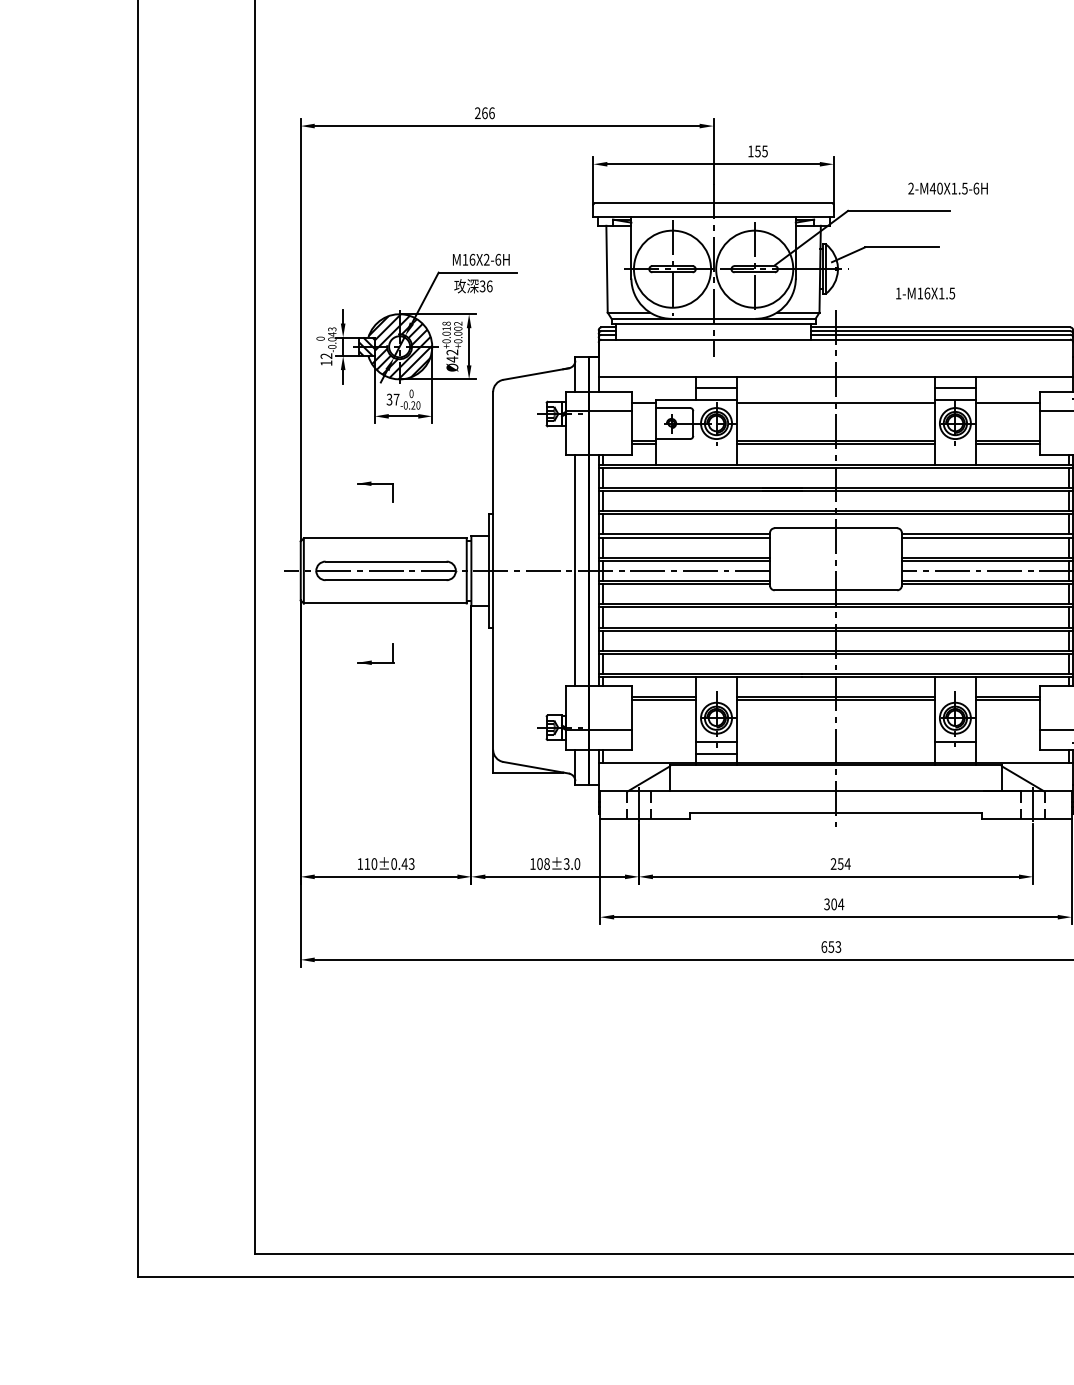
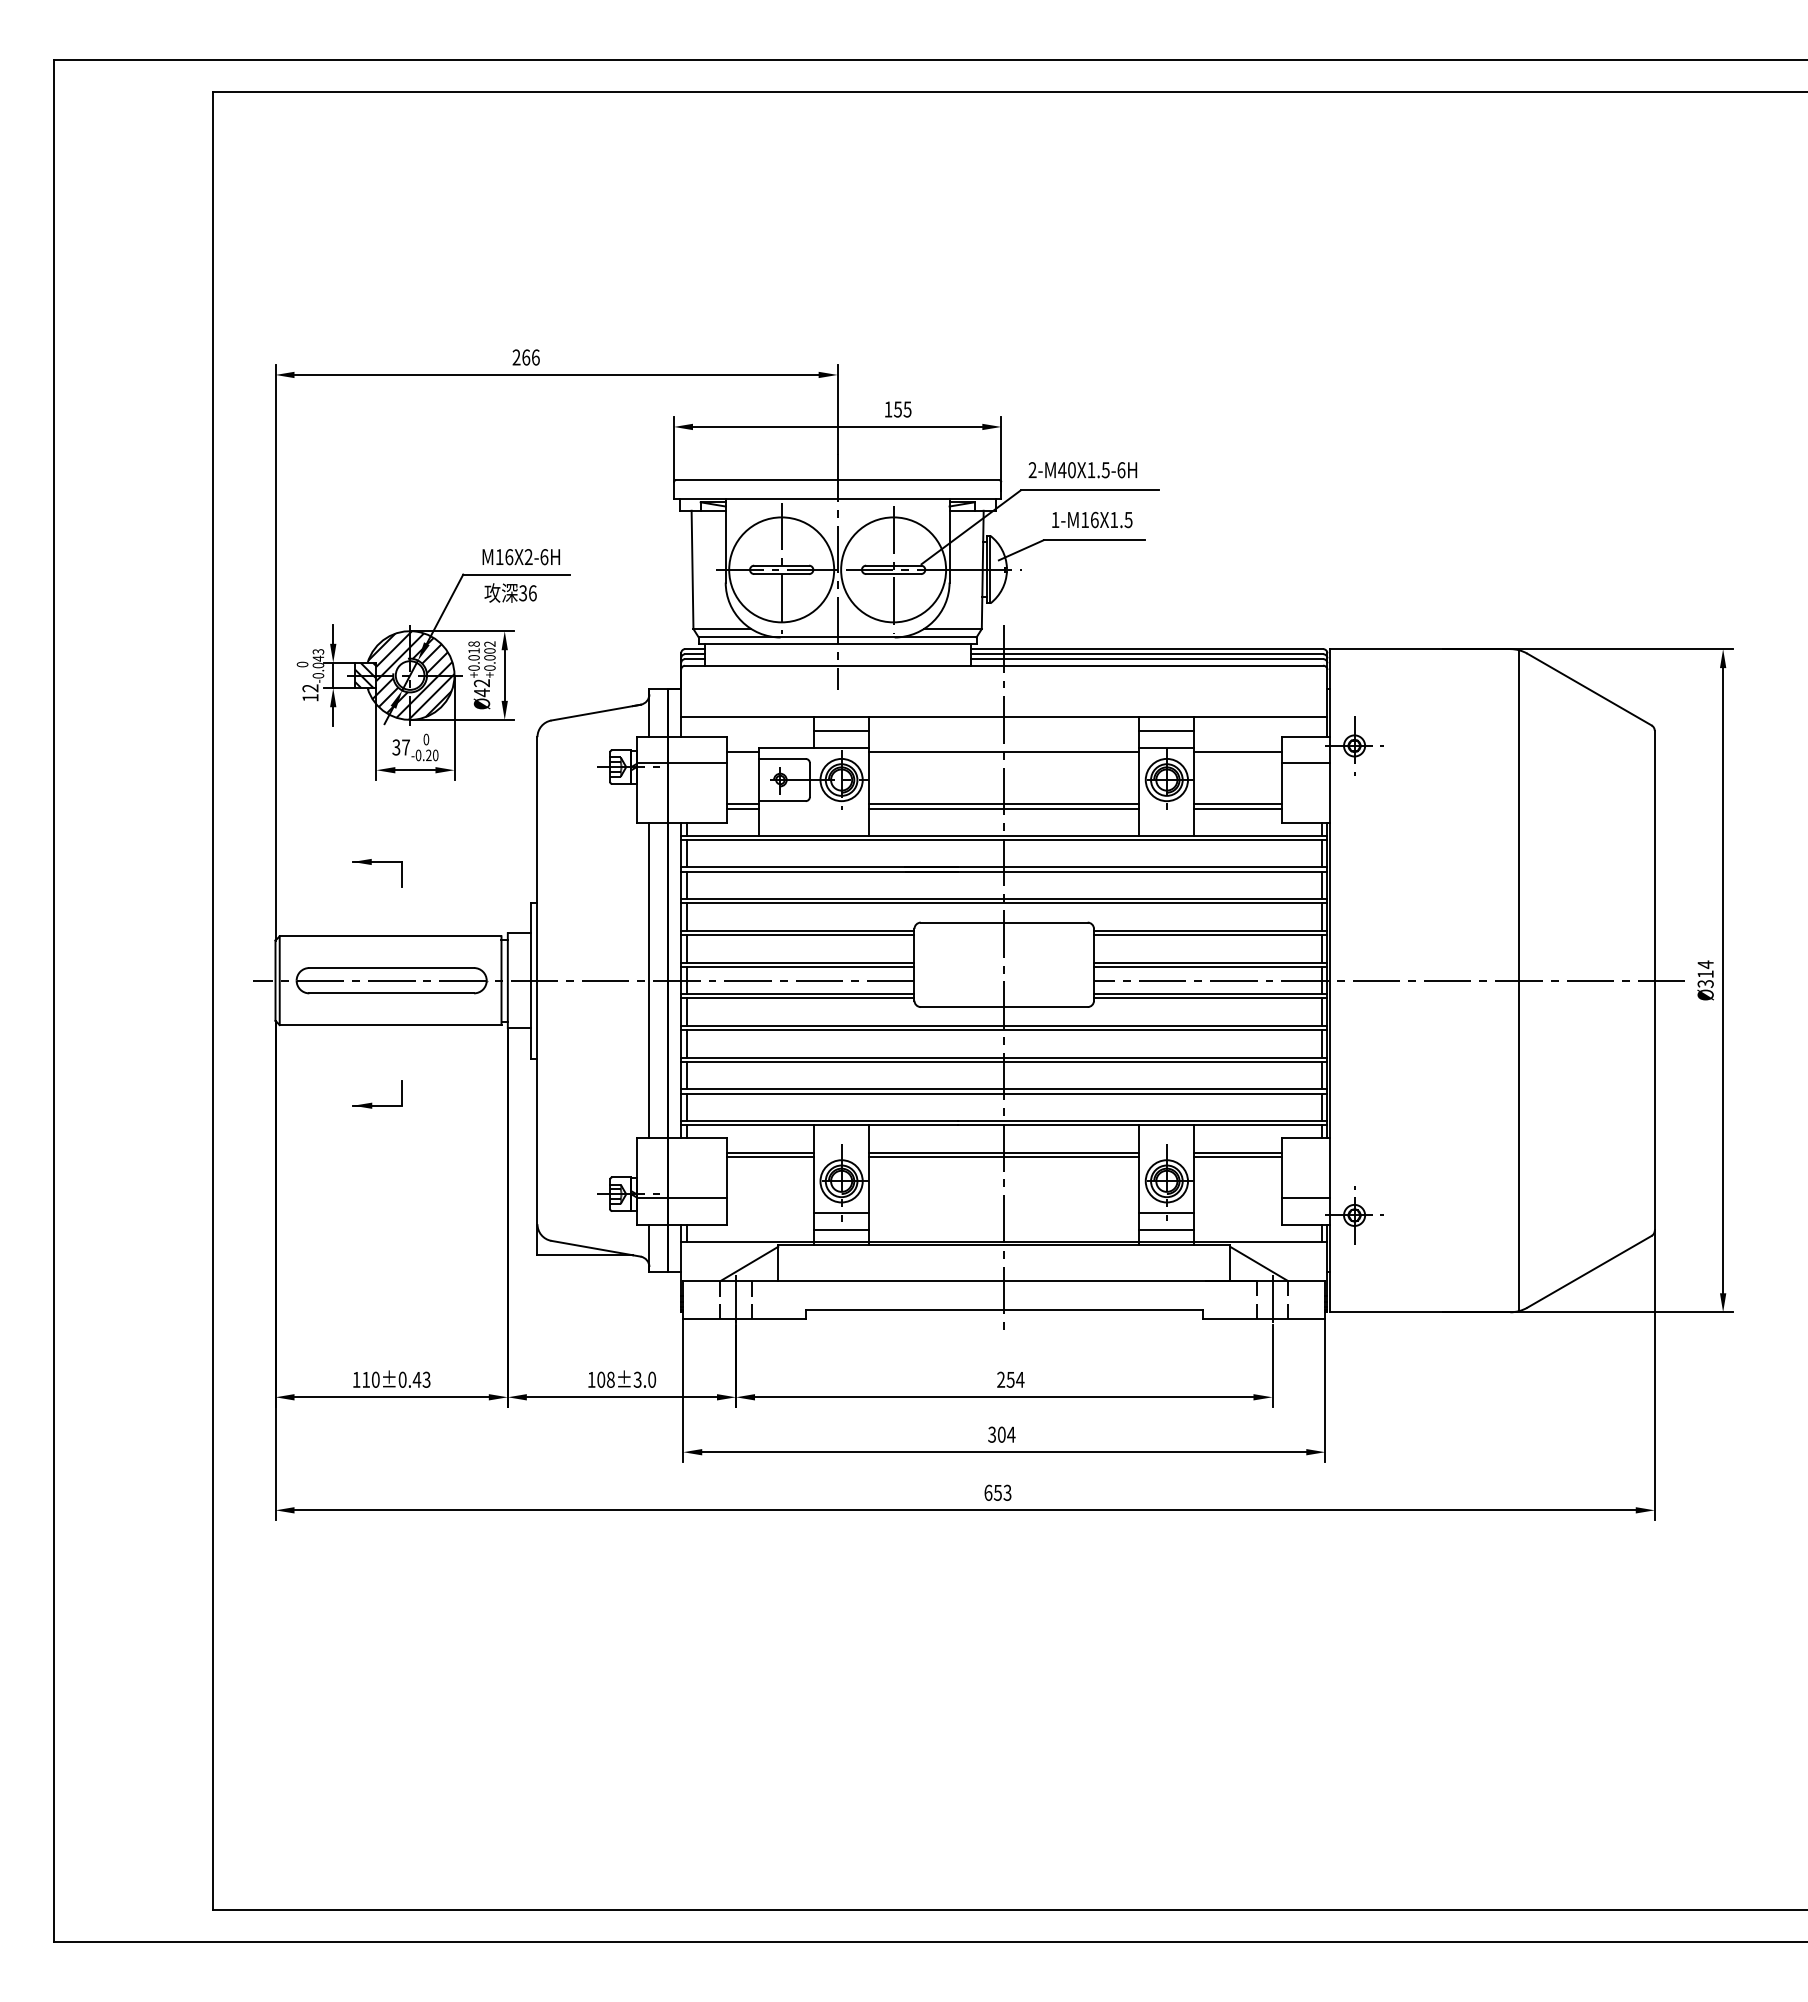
text: (947, 188) -> (1082, 470), moved
text: (925, 293) -> (1092, 519), moved
line: (955, 753) -> (1166, 1229), added

